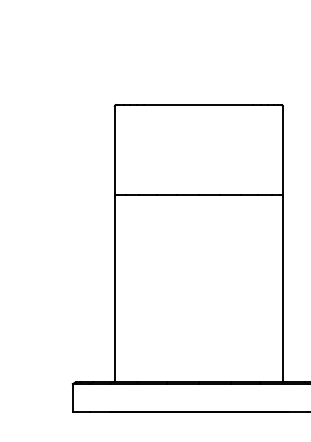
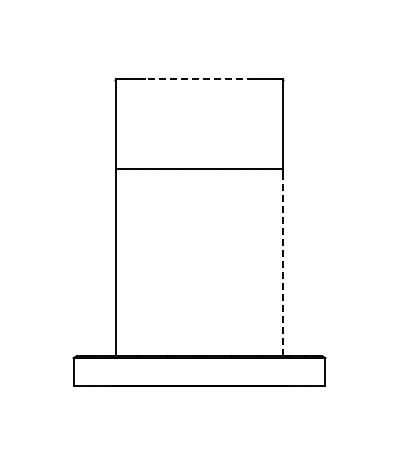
line: (198, 105) -> (199, 79), solid -> dashed
line: (282, 288) -> (283, 262), solid -> dashed

